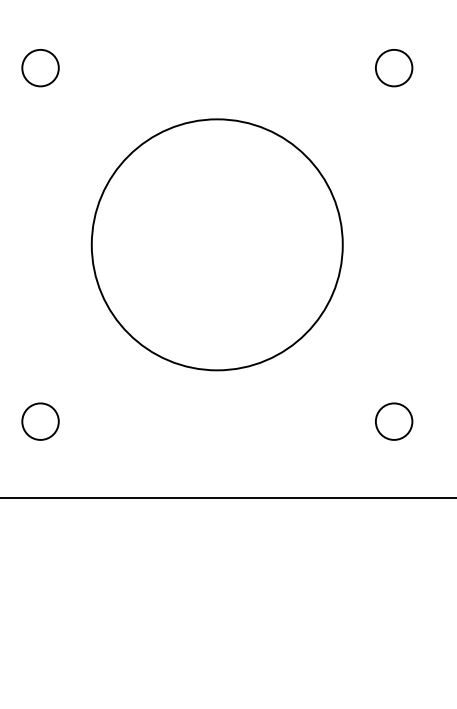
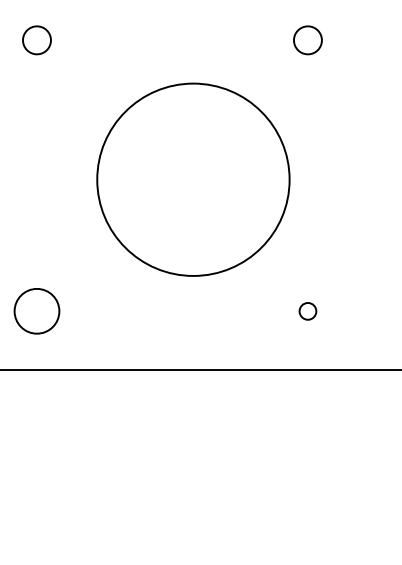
circle: (217, 244) -> (193, 179), moved
circle: (39, 421) -> (36, 311), size x1.6
circle: (393, 421) -> (307, 311), size x0.6

